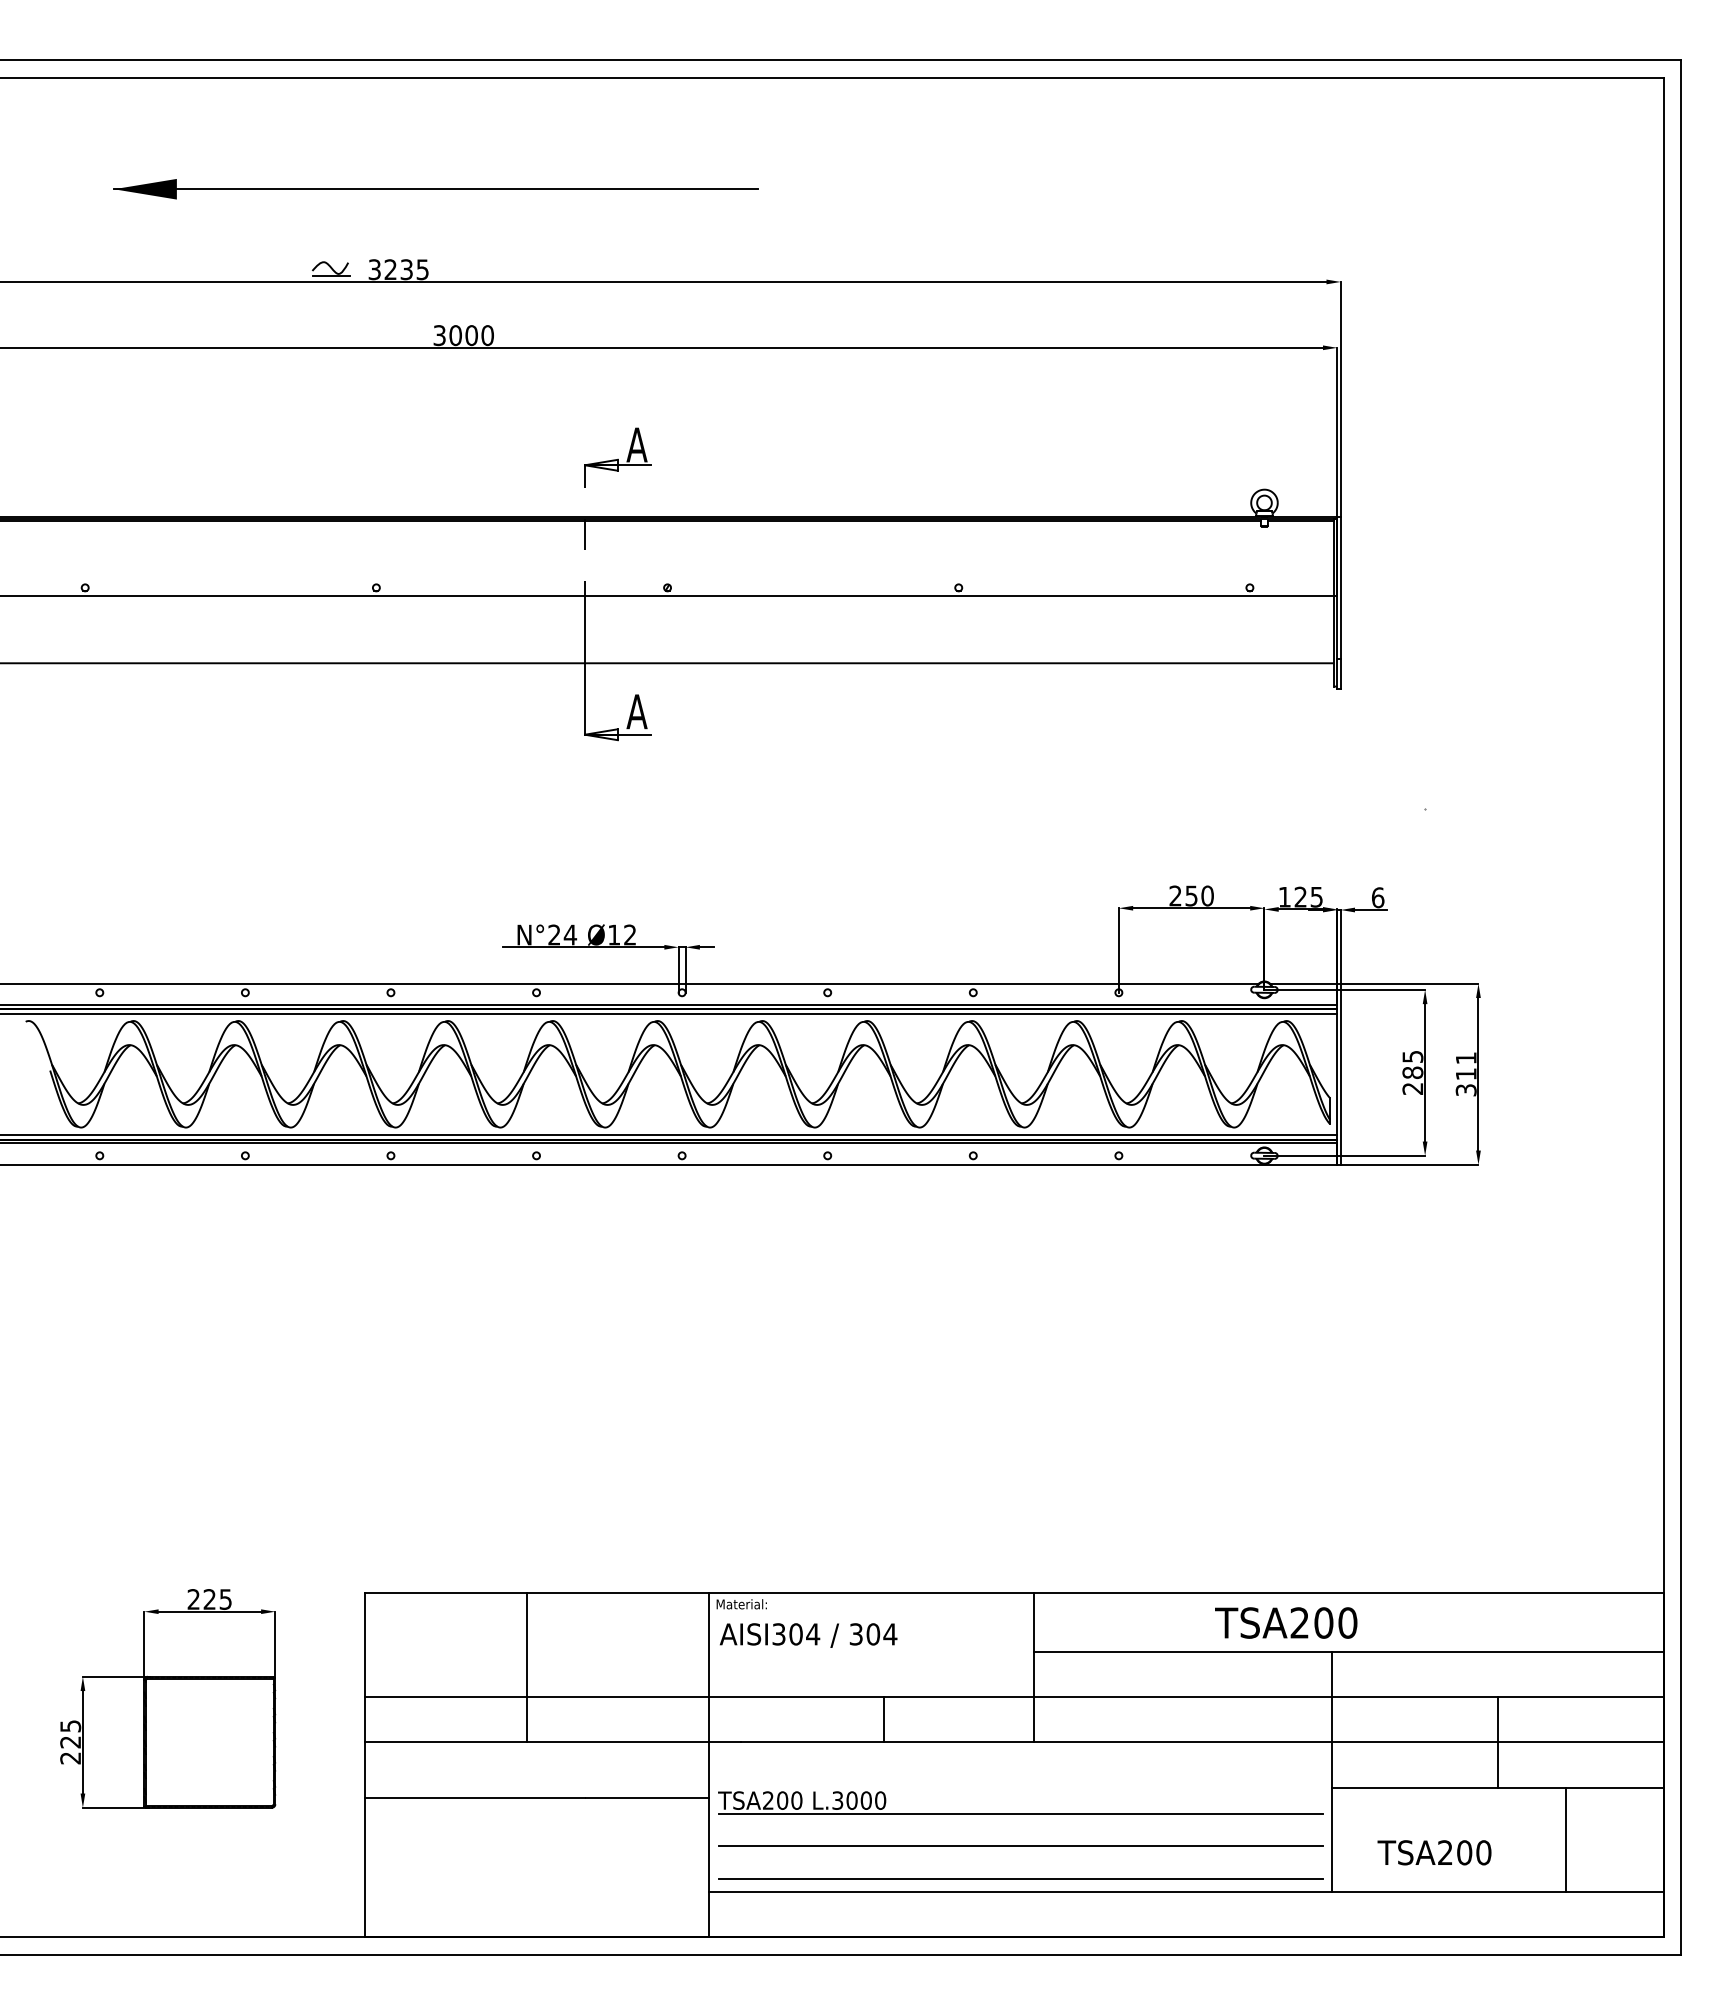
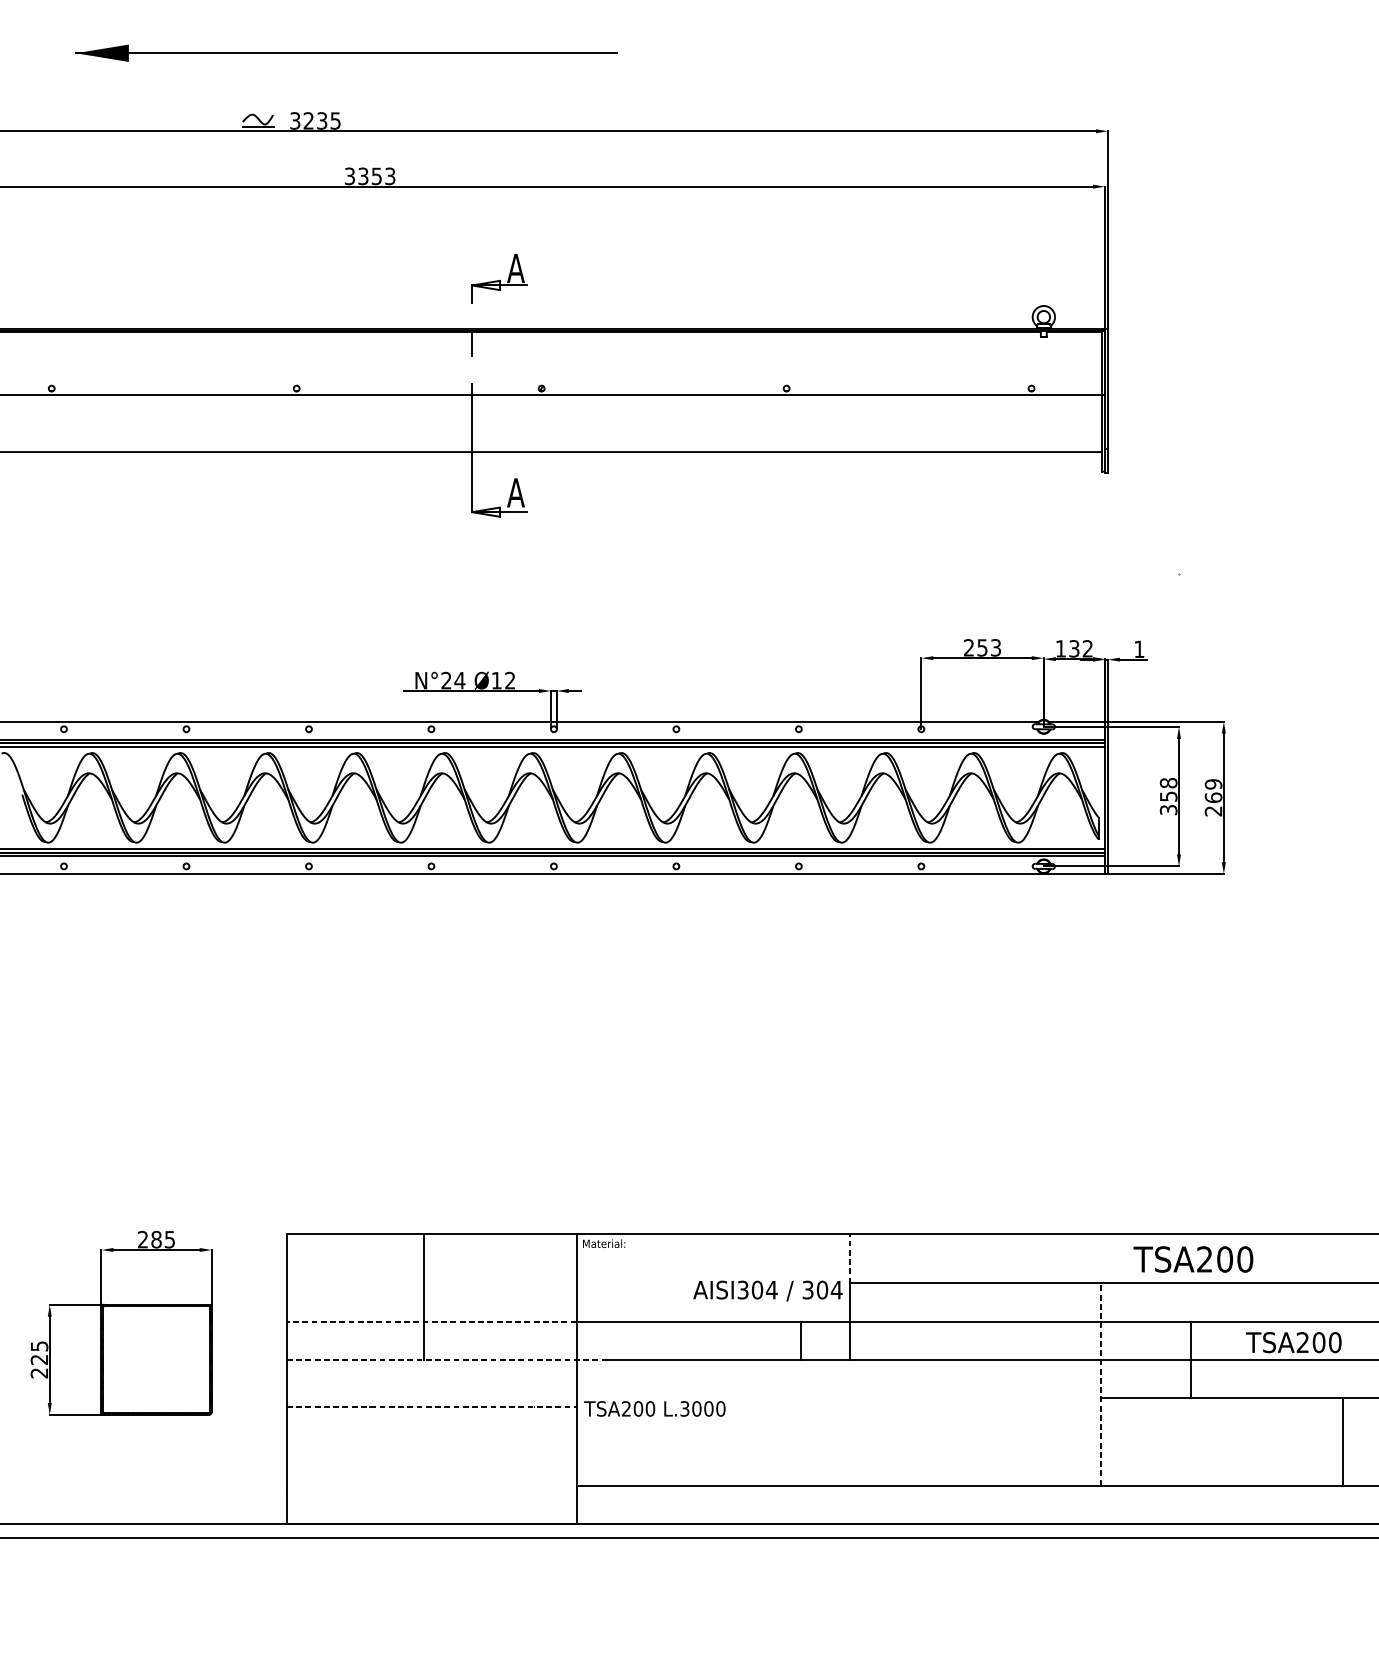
text: (471, 335) -> (376, 176), 3000 -> 3353
text: (1207, 895) -> (995, 647), 250 -> 253
text: (1308, 896) -> (1080, 648), 125 -> 132
text: (1378, 897) -> (1139, 649), 6 -> 1
text: (1412, 1072) -> (1168, 796), 285 -> 358
text: (1465, 1074) -> (1212, 798), 311 -> 269
text: (209, 1599) -> (156, 1239), 225 -> 285
line: (1033, 1621) -> (849, 1258), solid -> dashed
text: (1286, 1622) -> (1193, 1259), moved
text: (808, 1635) -> (767, 1291), moved
line: (536, 1696) -> (431, 1321), solid -> dashed
line: (884, 1719) -> (800, 1340), moved
line: (1498, 1741) -> (1191, 1359), moved
line: (553, 1742) -> (445, 1360), solid -> dashed
line: (1332, 1771) -> (1101, 1384), solid -> dashed
line: (537, 1798) -> (432, 1407), solid -> dashed
line: (1020, 1813) -> (838, 1419), removed
line: (1566, 1839) -> (1343, 1441), moved
line: (1020, 1846) -> (838, 1447), removed
text: (1434, 1852) -> (1293, 1342), moved
line: (1020, 1878) -> (838, 1474), removed

